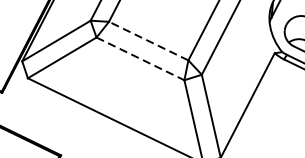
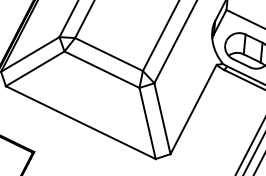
line: (149, 41) -> (109, 54), dashed -> solid
line: (141, 58) -> (102, 69), dashed -> solid

